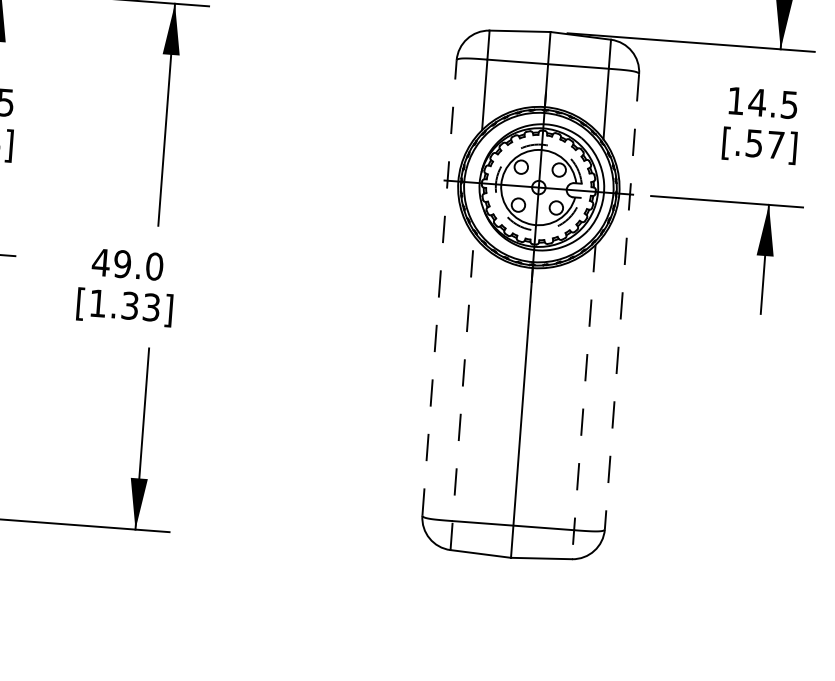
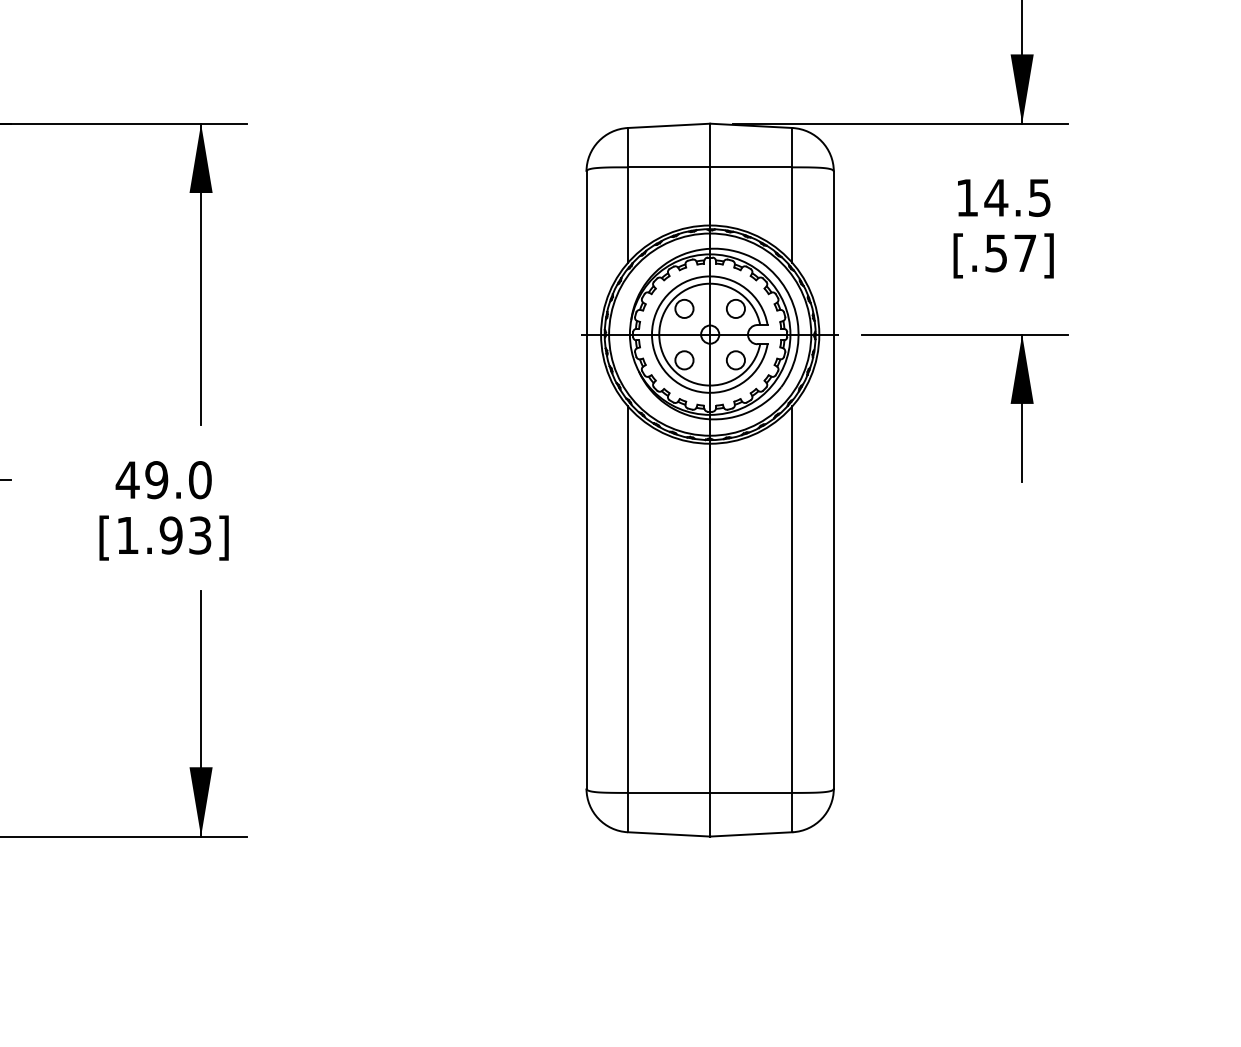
arc: (495, 184) -> (651, 334), dashed -> solid
line: (439, 288) -> (586, 480), dashed -> solid
line: (621, 302) -> (833, 480), dashed -> solid
text: (129, 305) -> (170, 535), [1.33] -> [1.93]
line: (462, 393) -> (627, 619), dashed -> solid
line: (583, 402) -> (792, 619), dashed -> solid

